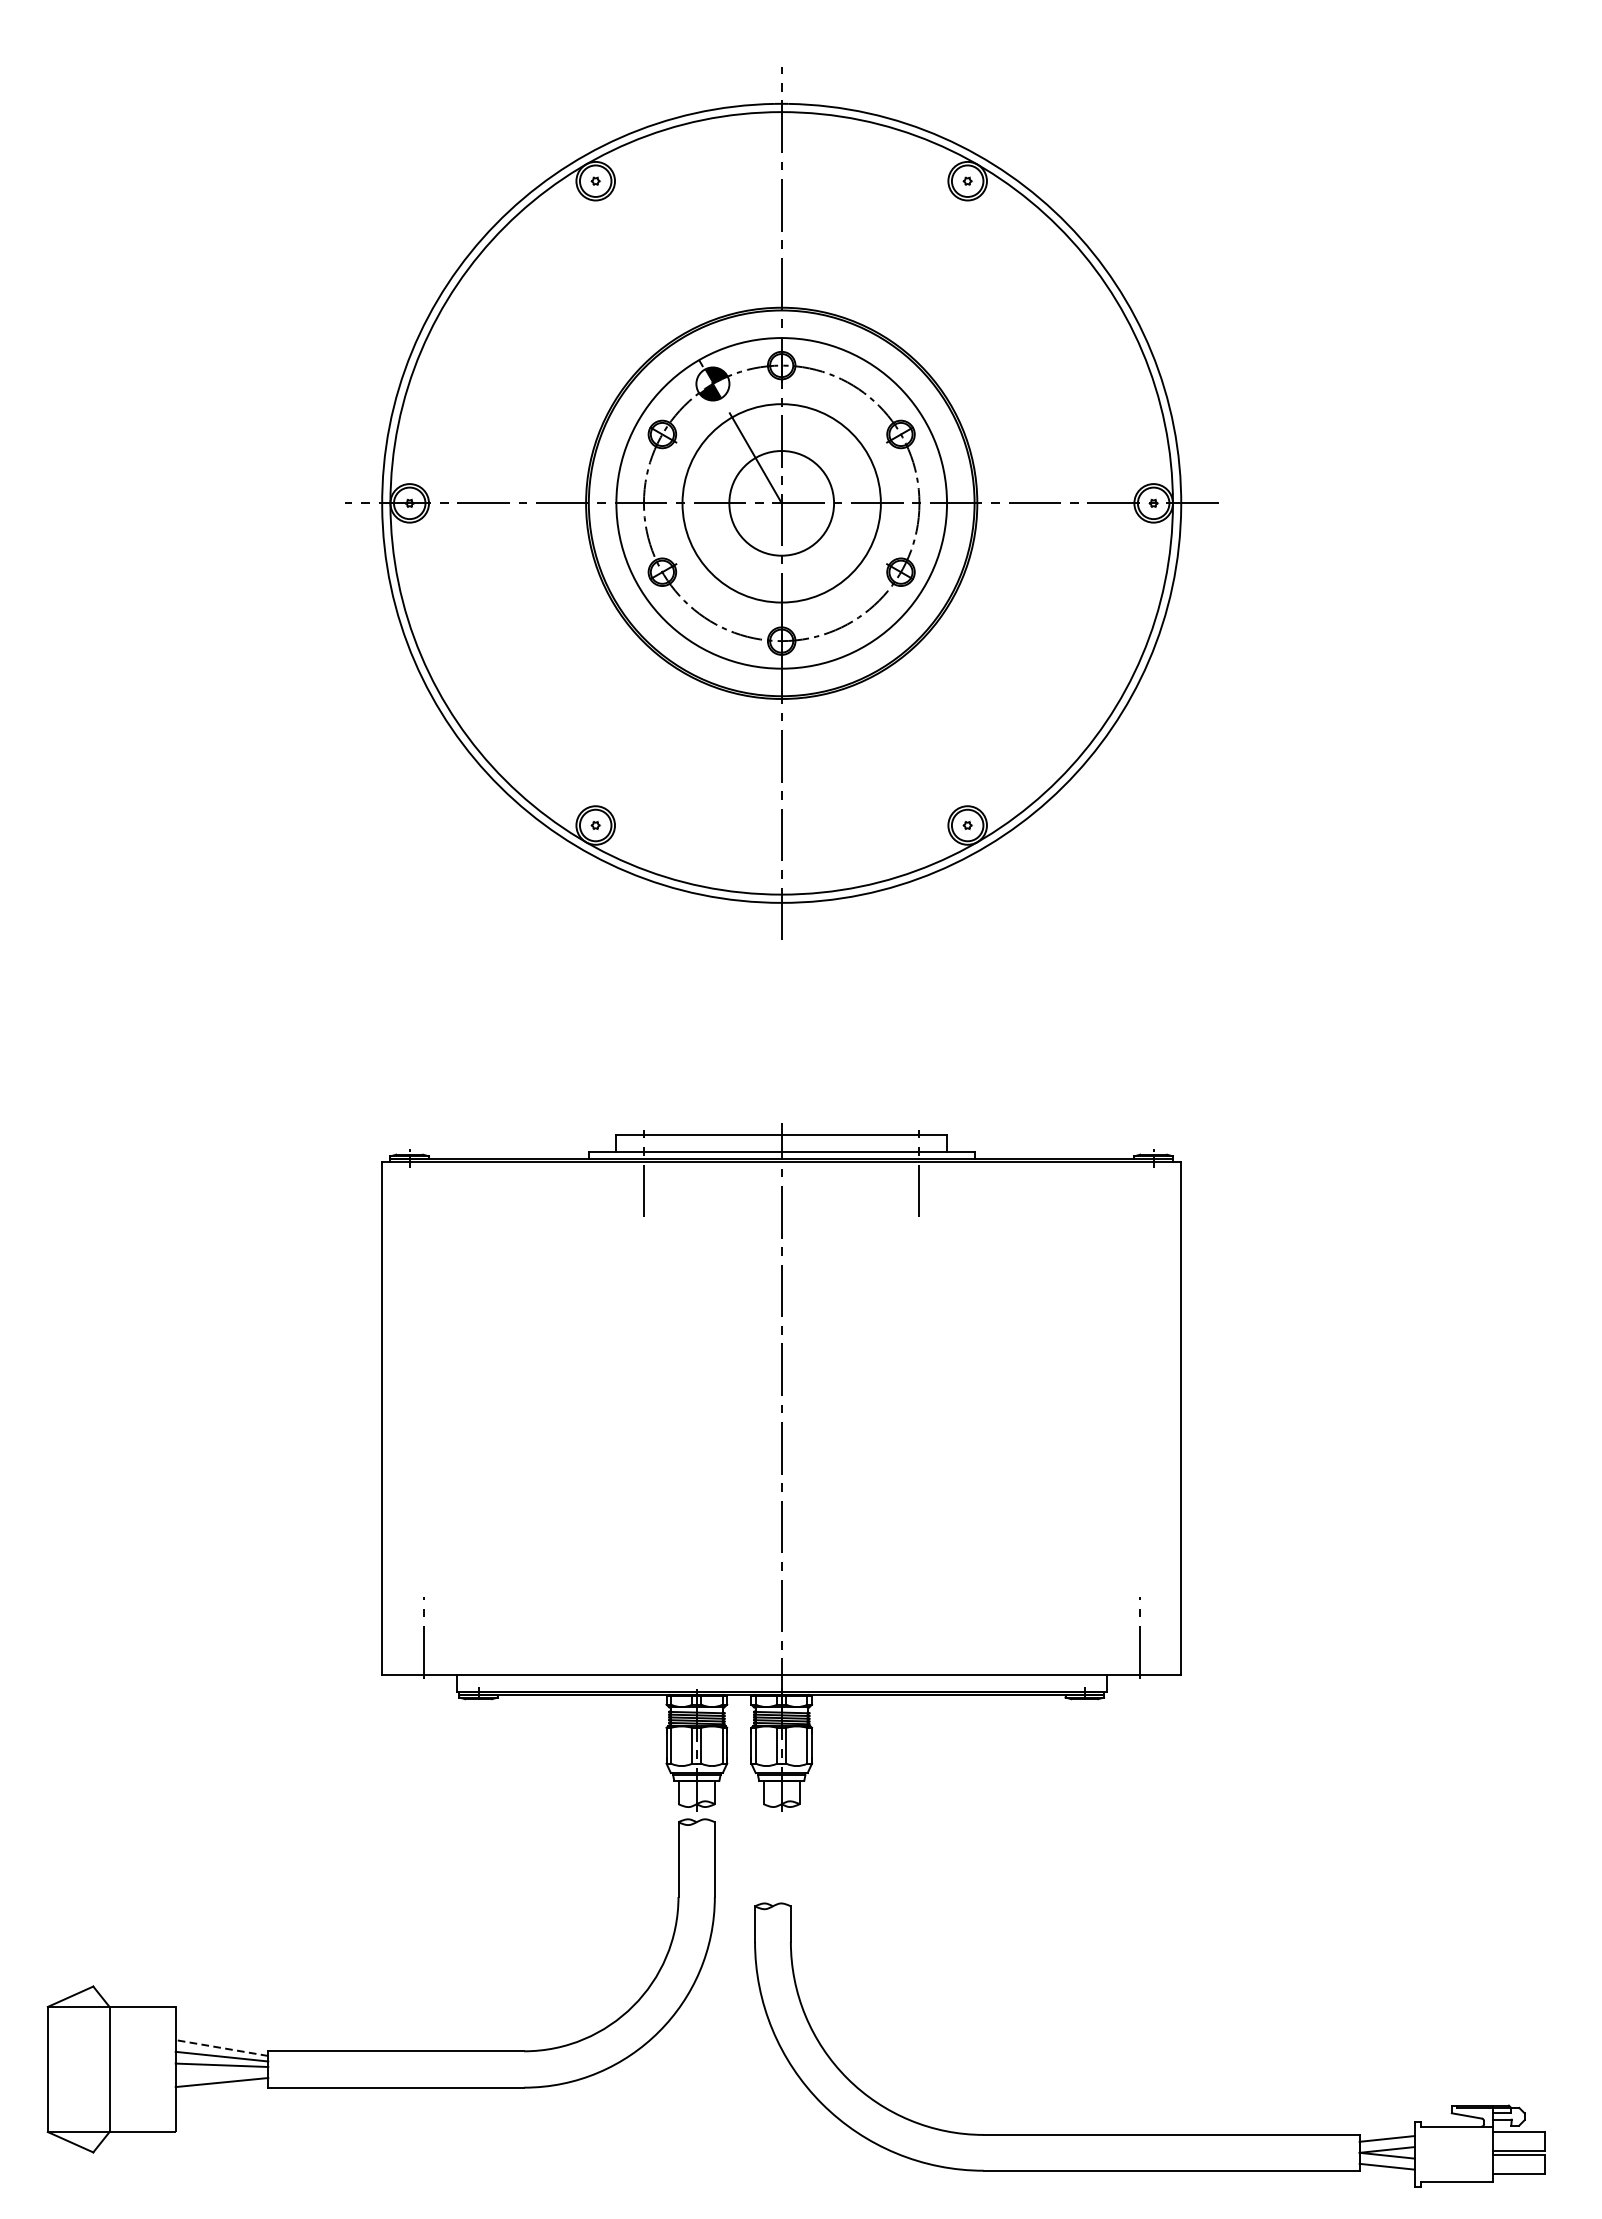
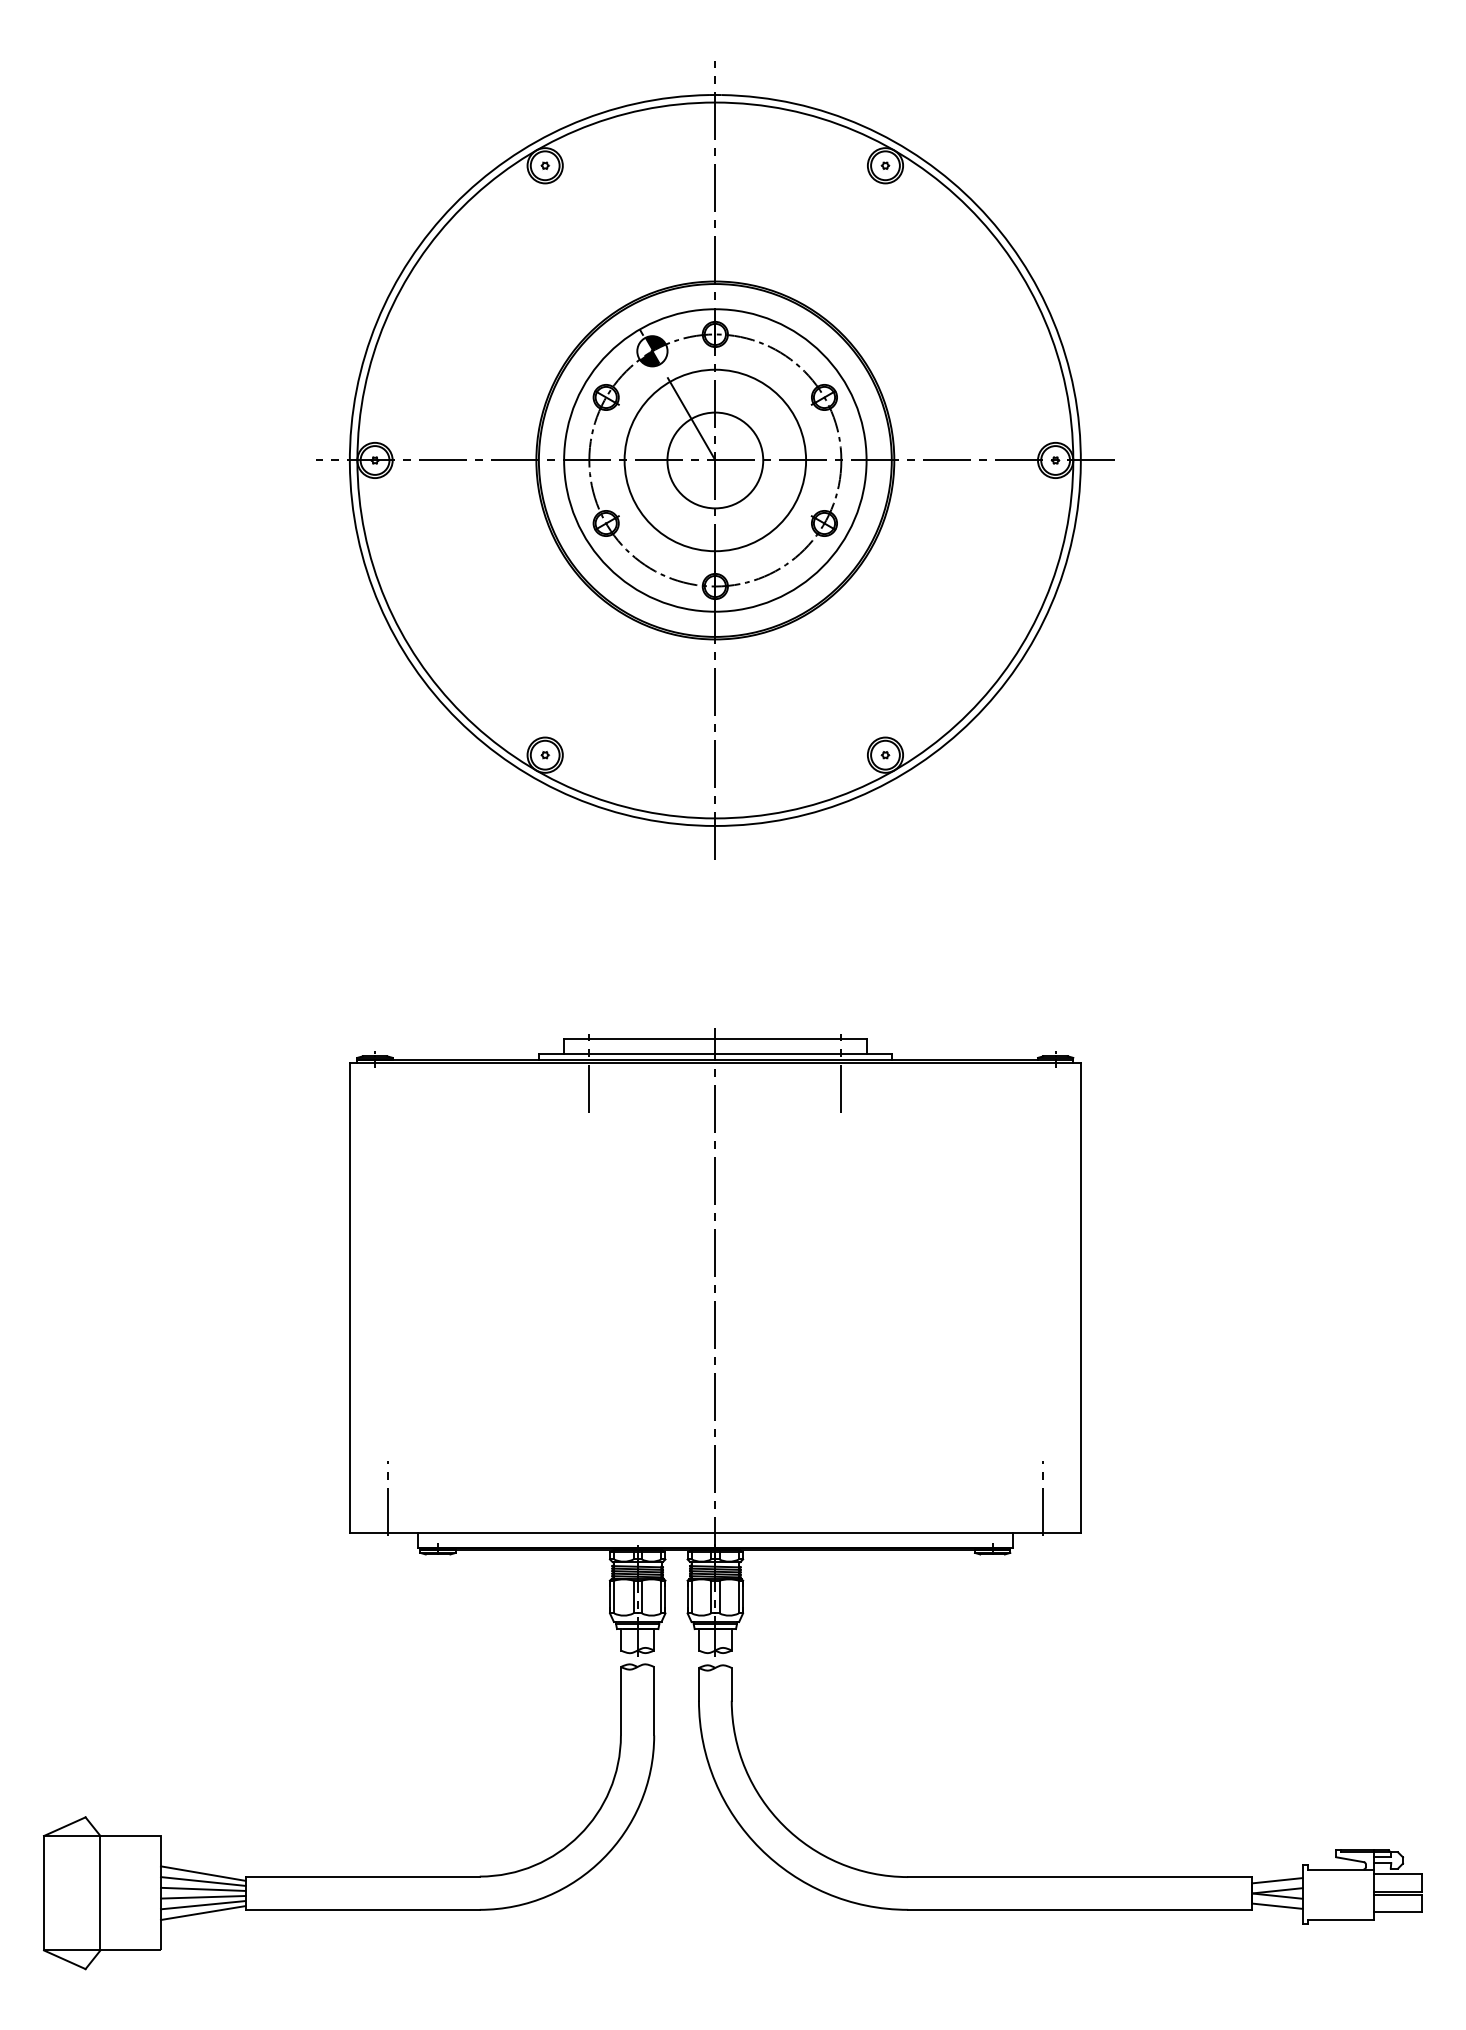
line: (222, 2047) -> (203, 1873), dashed -> solid
line: (221, 2074) -> (202, 1897), added
line: (221, 2090) -> (202, 1912), added
part: (1150, 2134) -> (1060, 1876), moved

